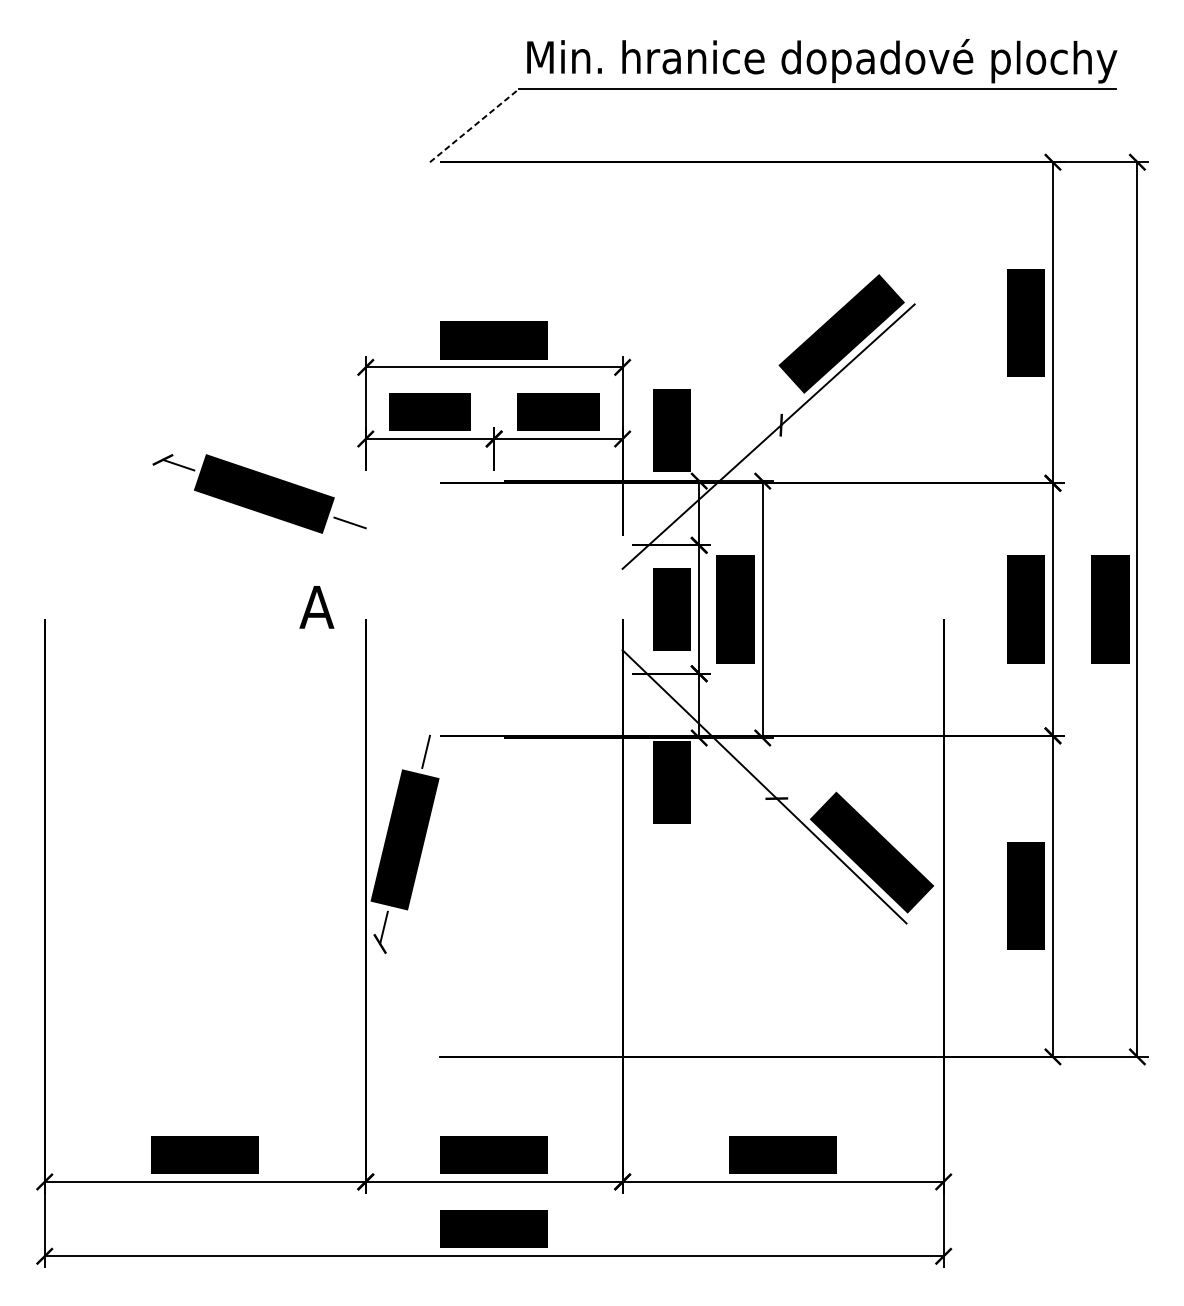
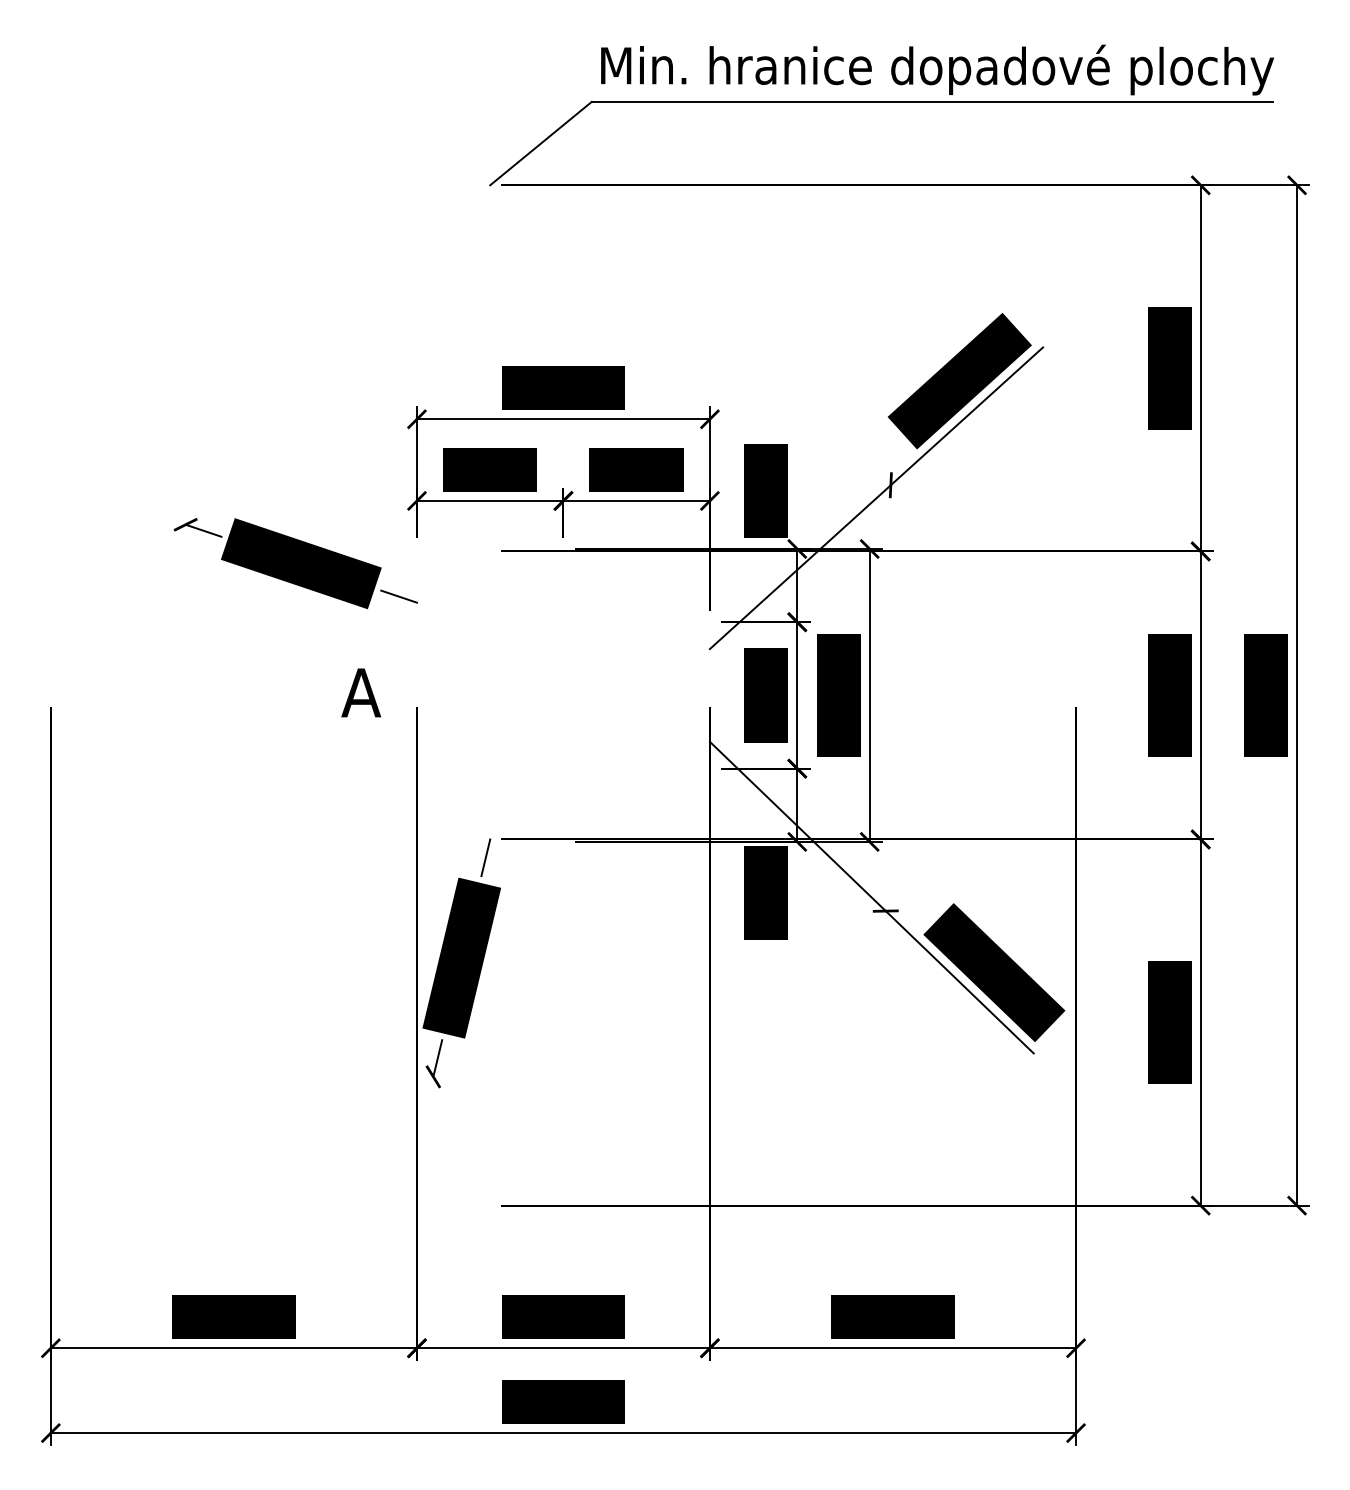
line: (474, 125) -> (541, 143), dashed -> solid

